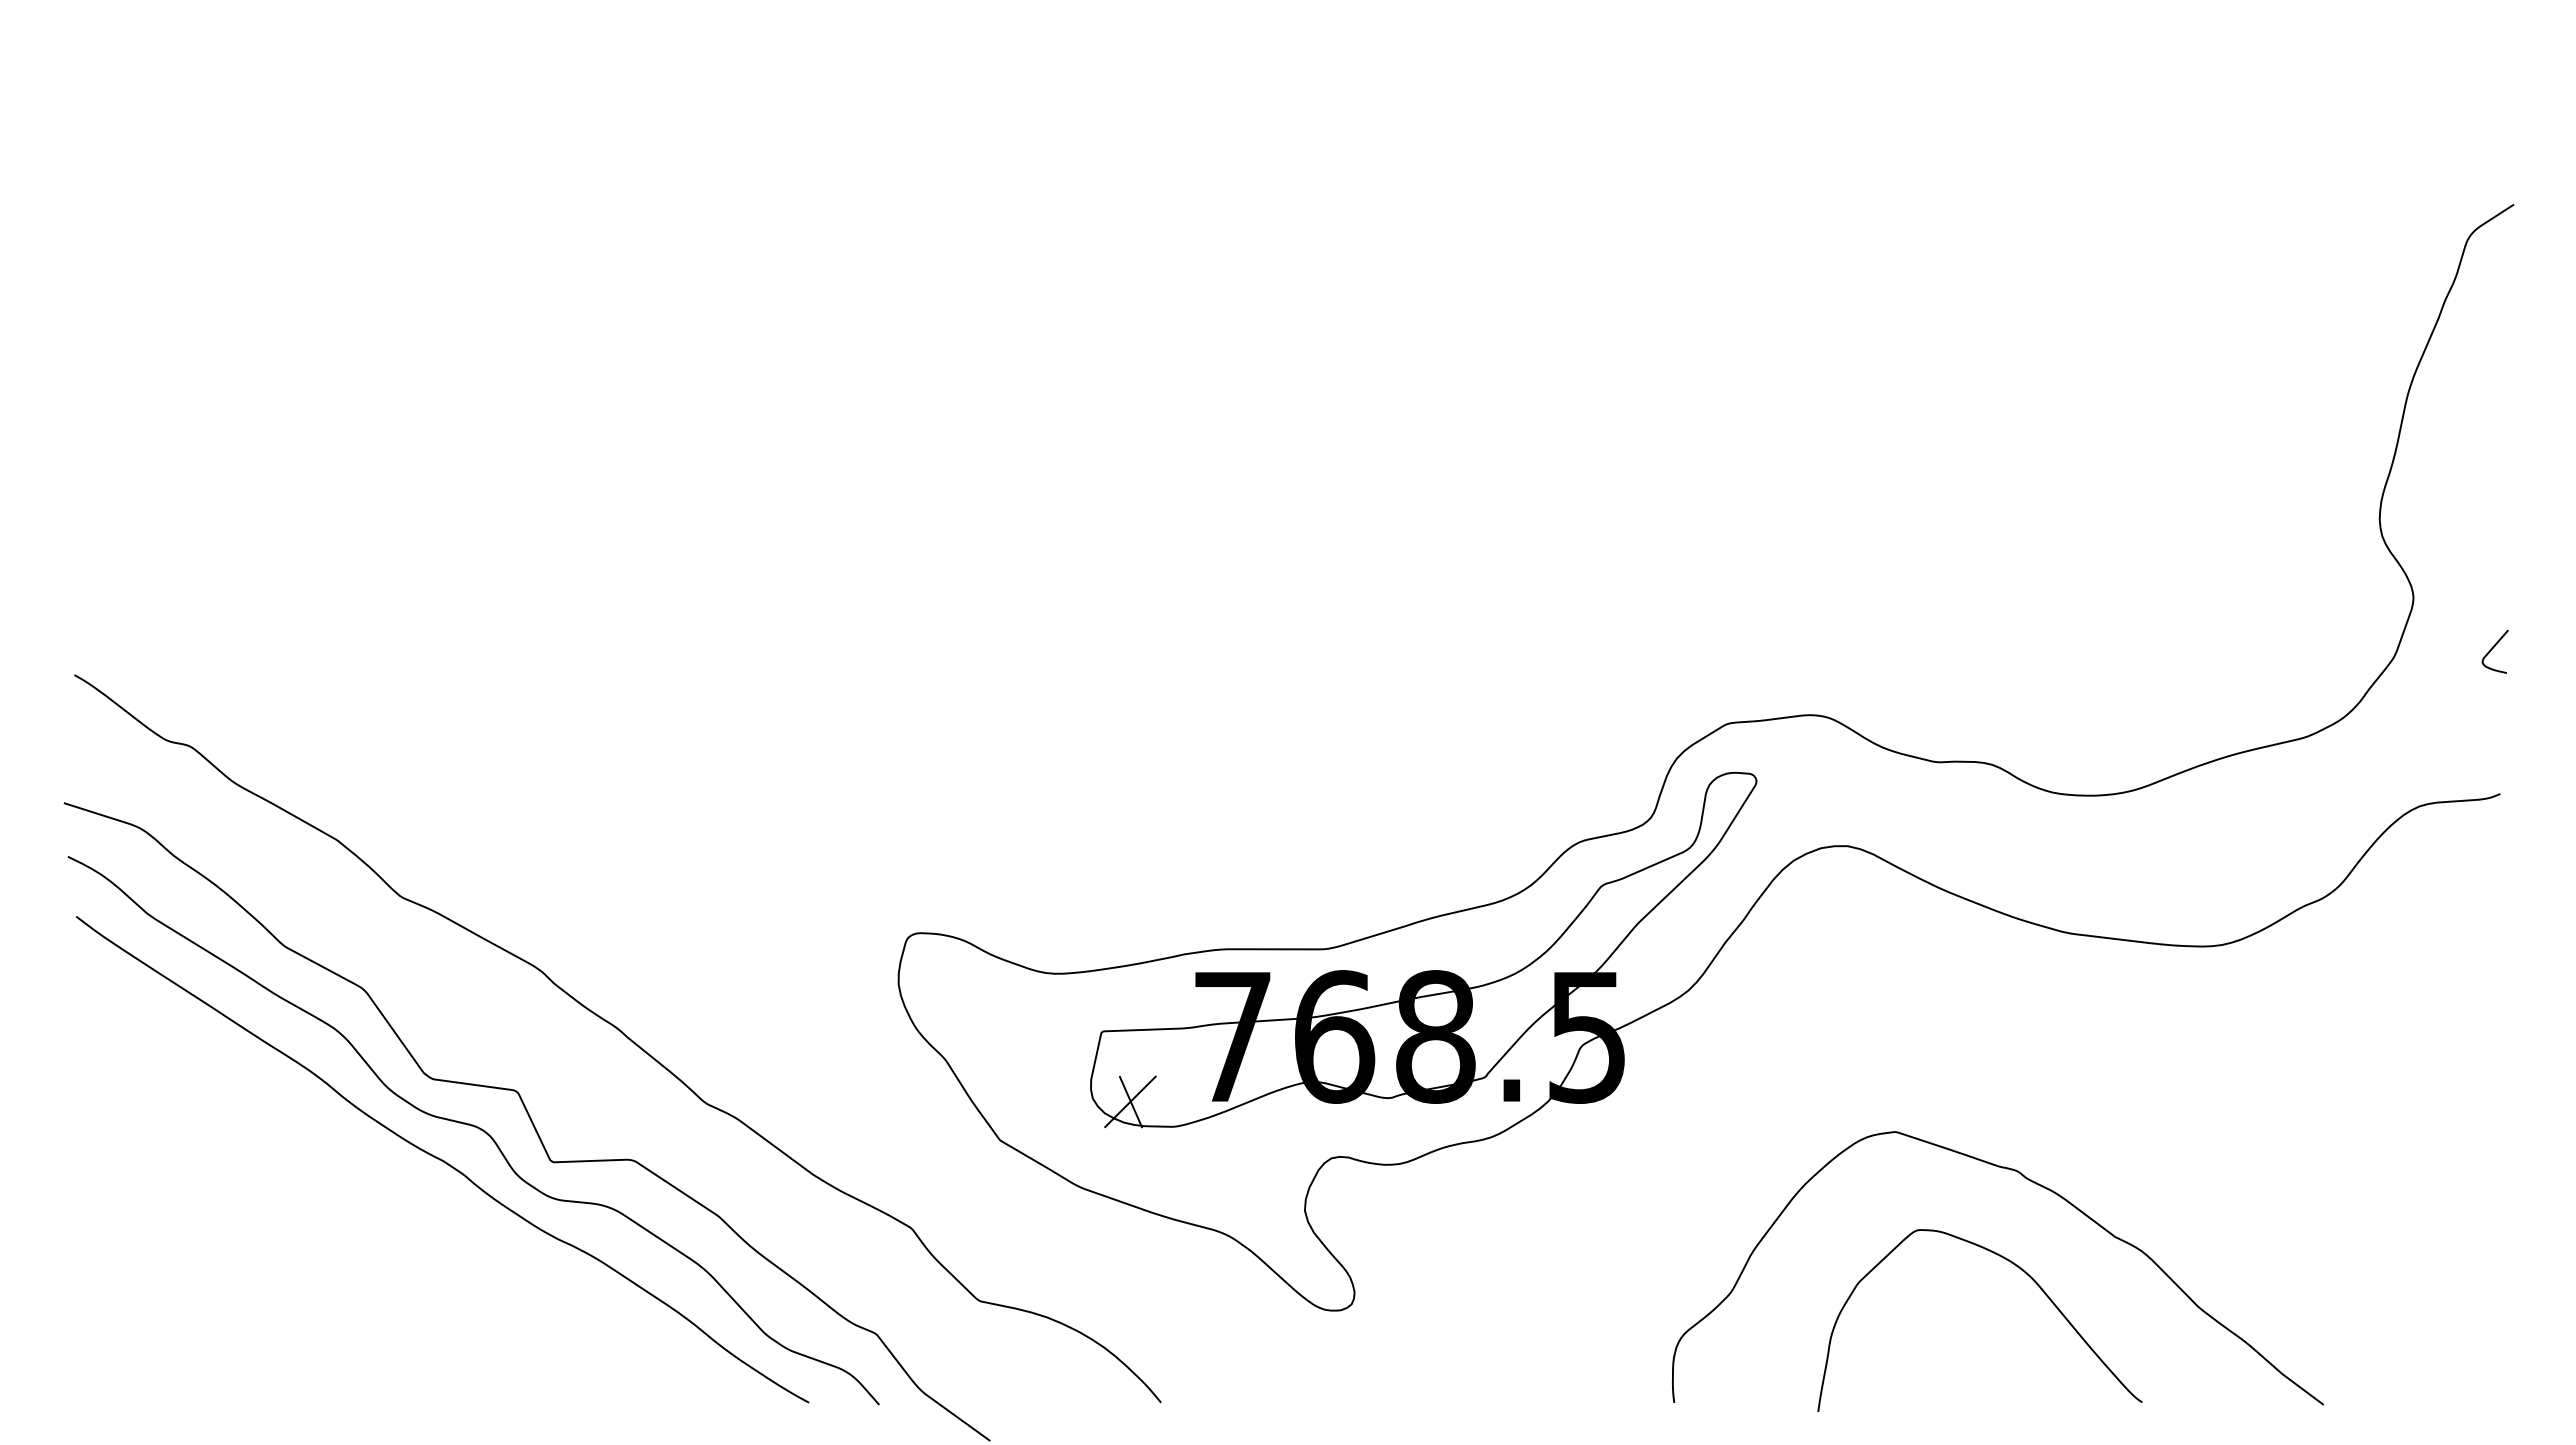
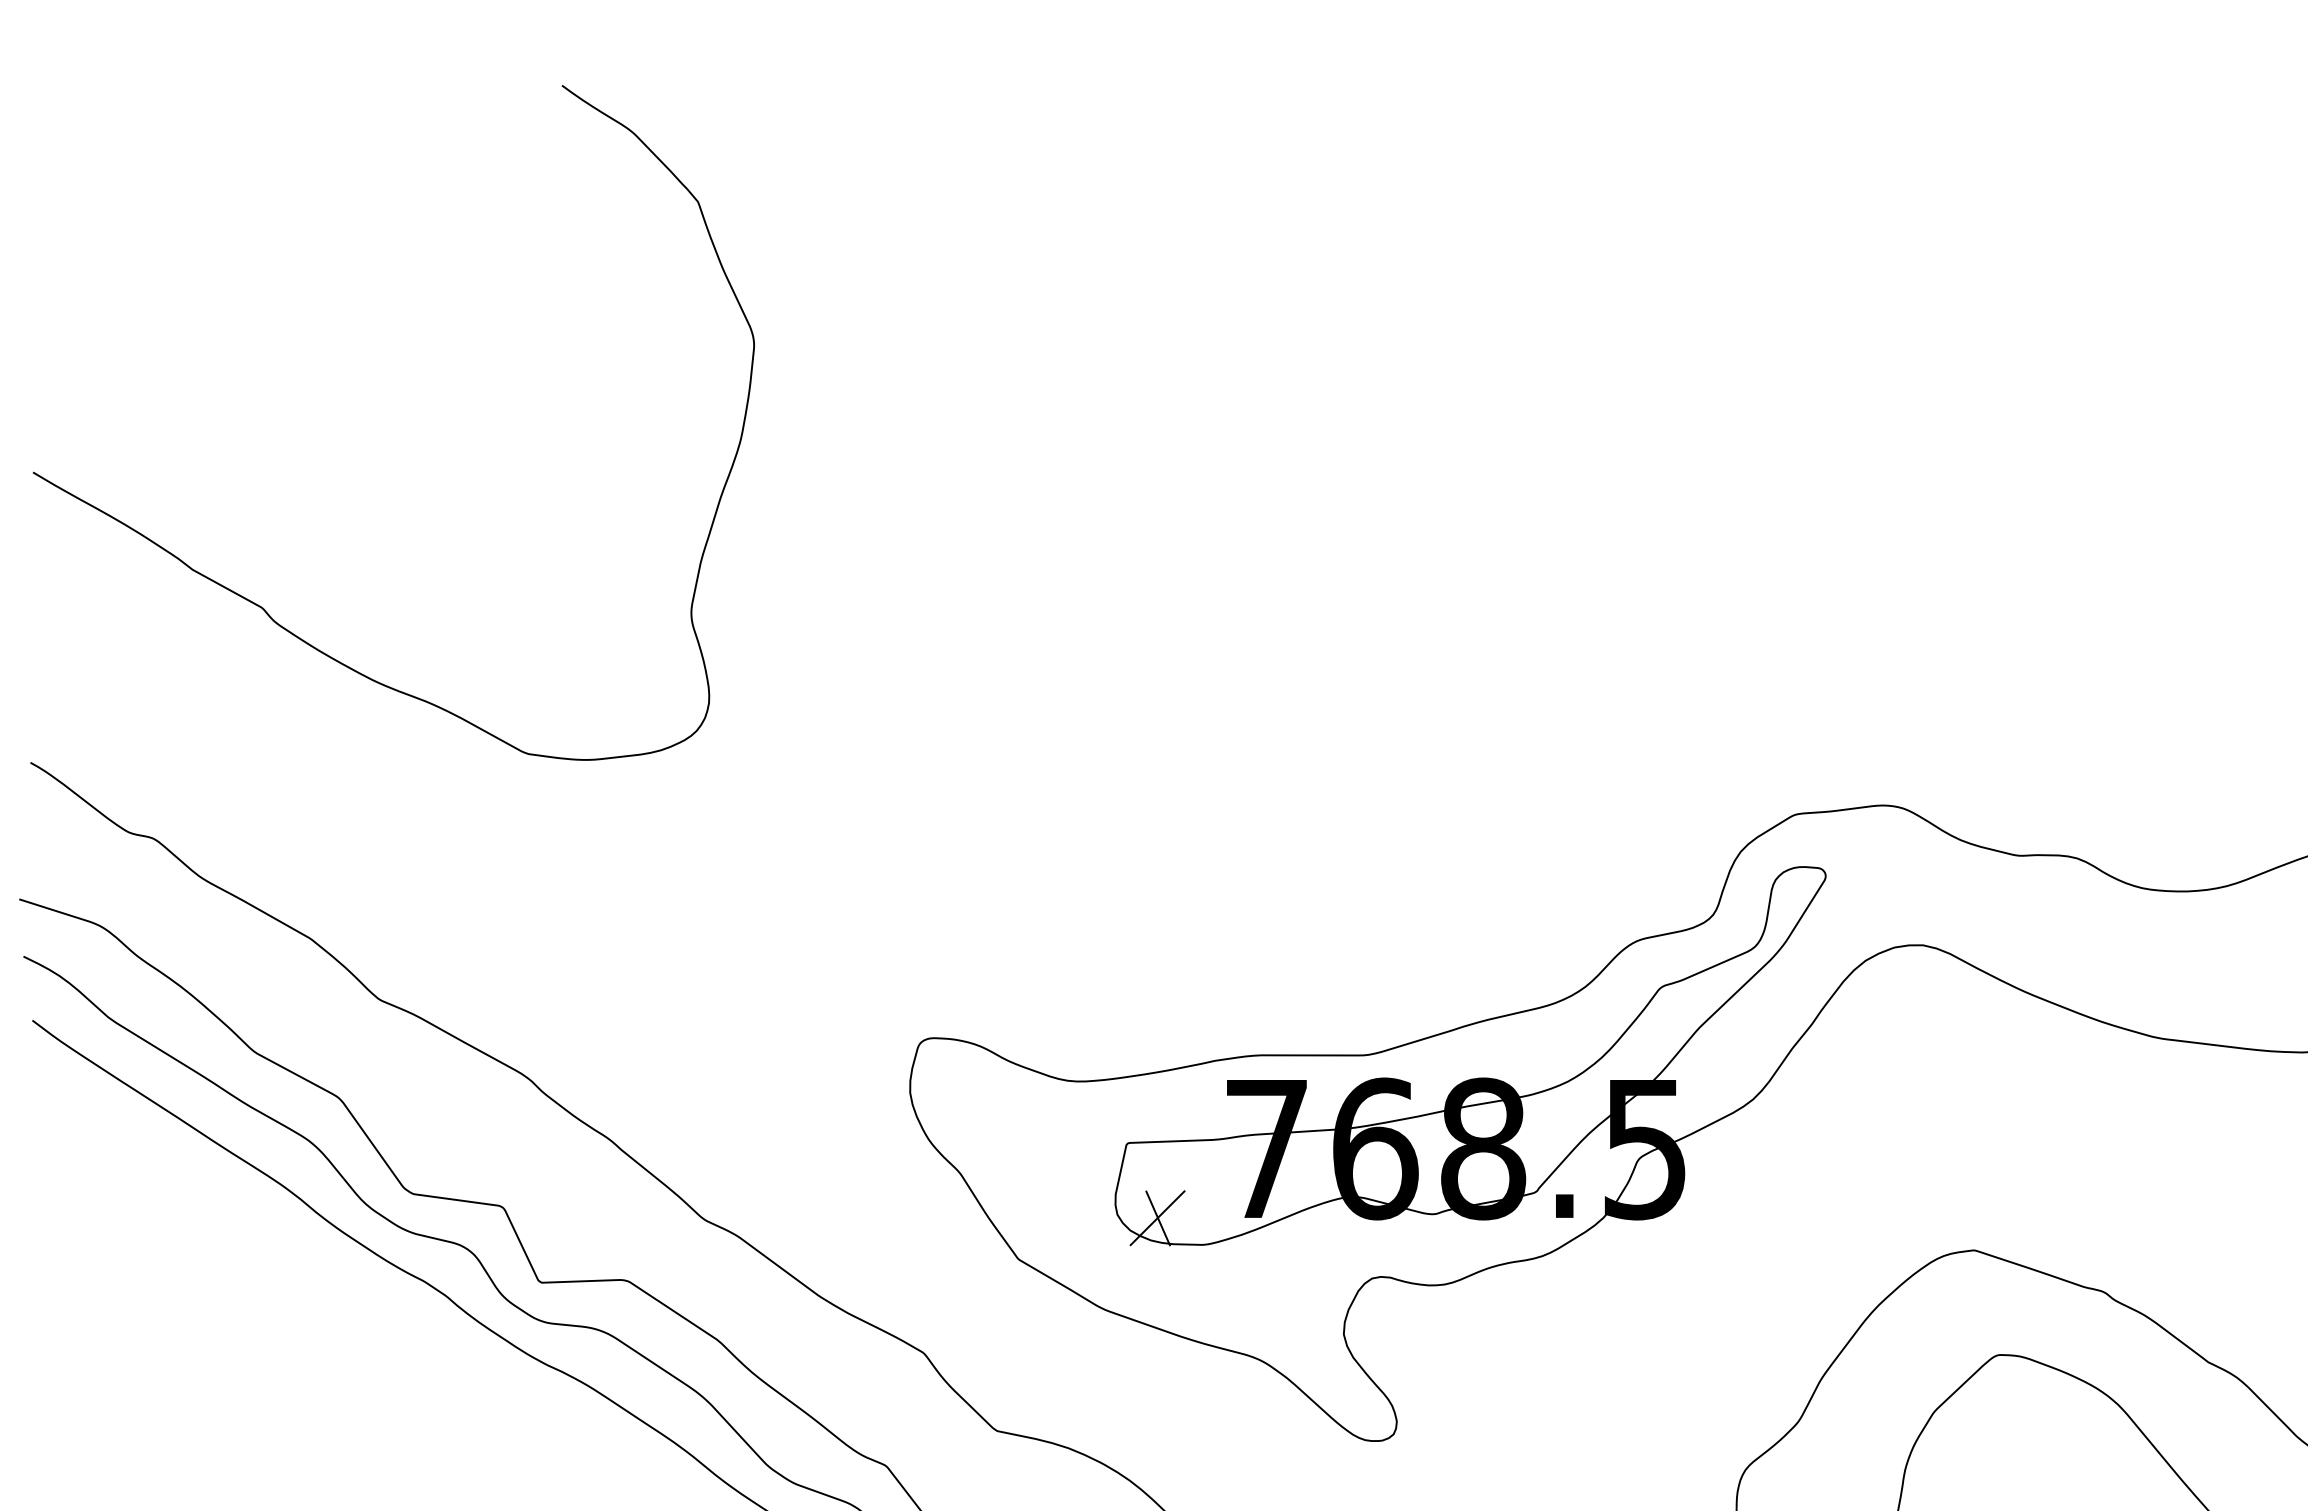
curve: (292, 529) -> (263, 607), added

